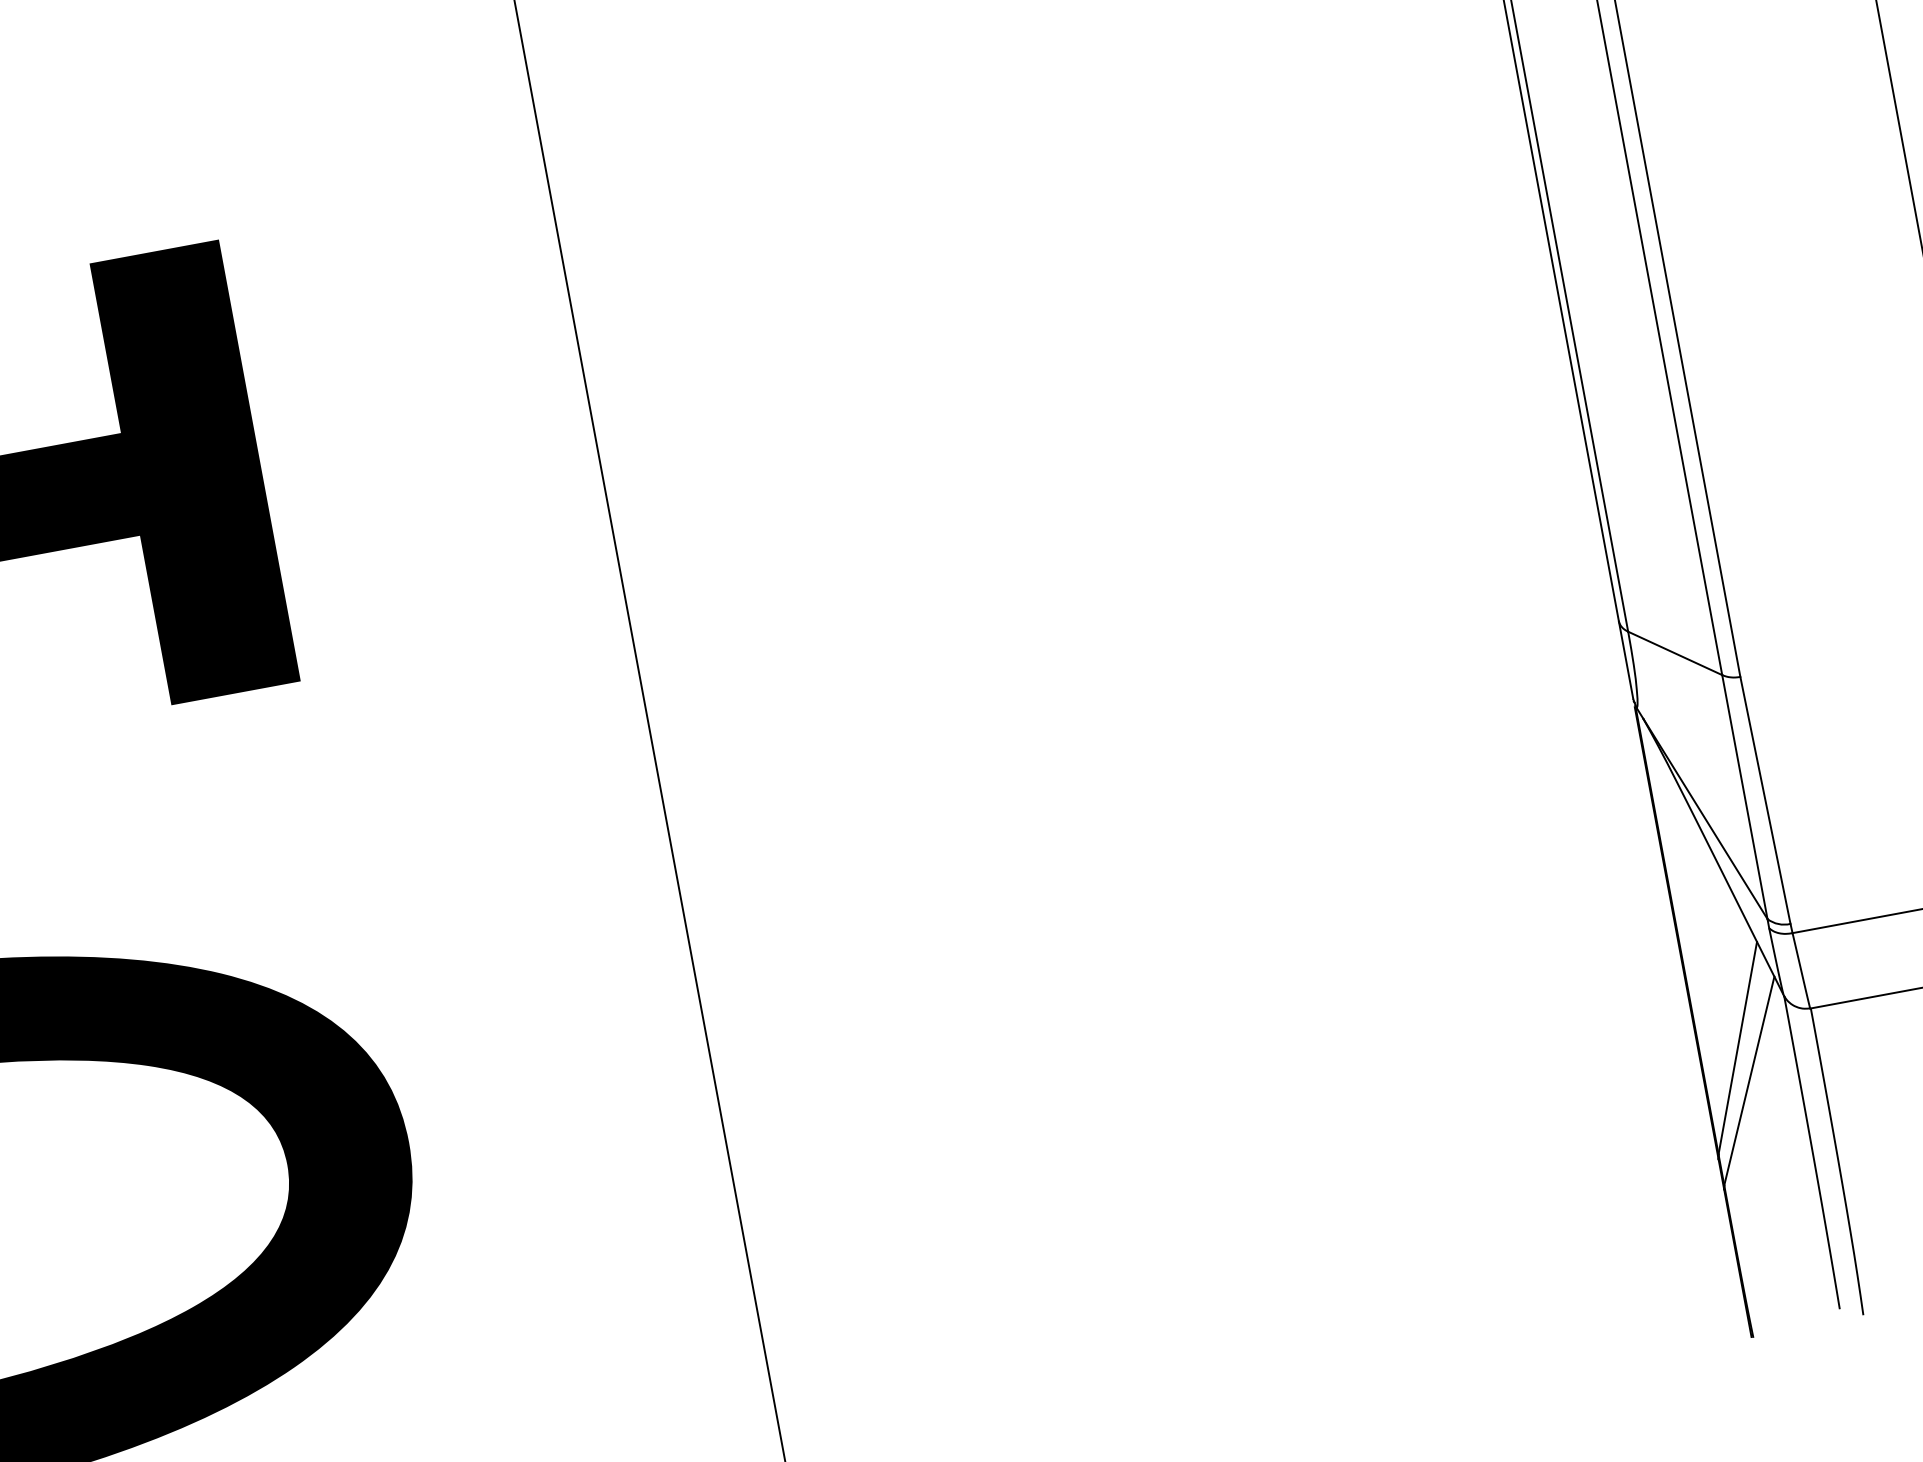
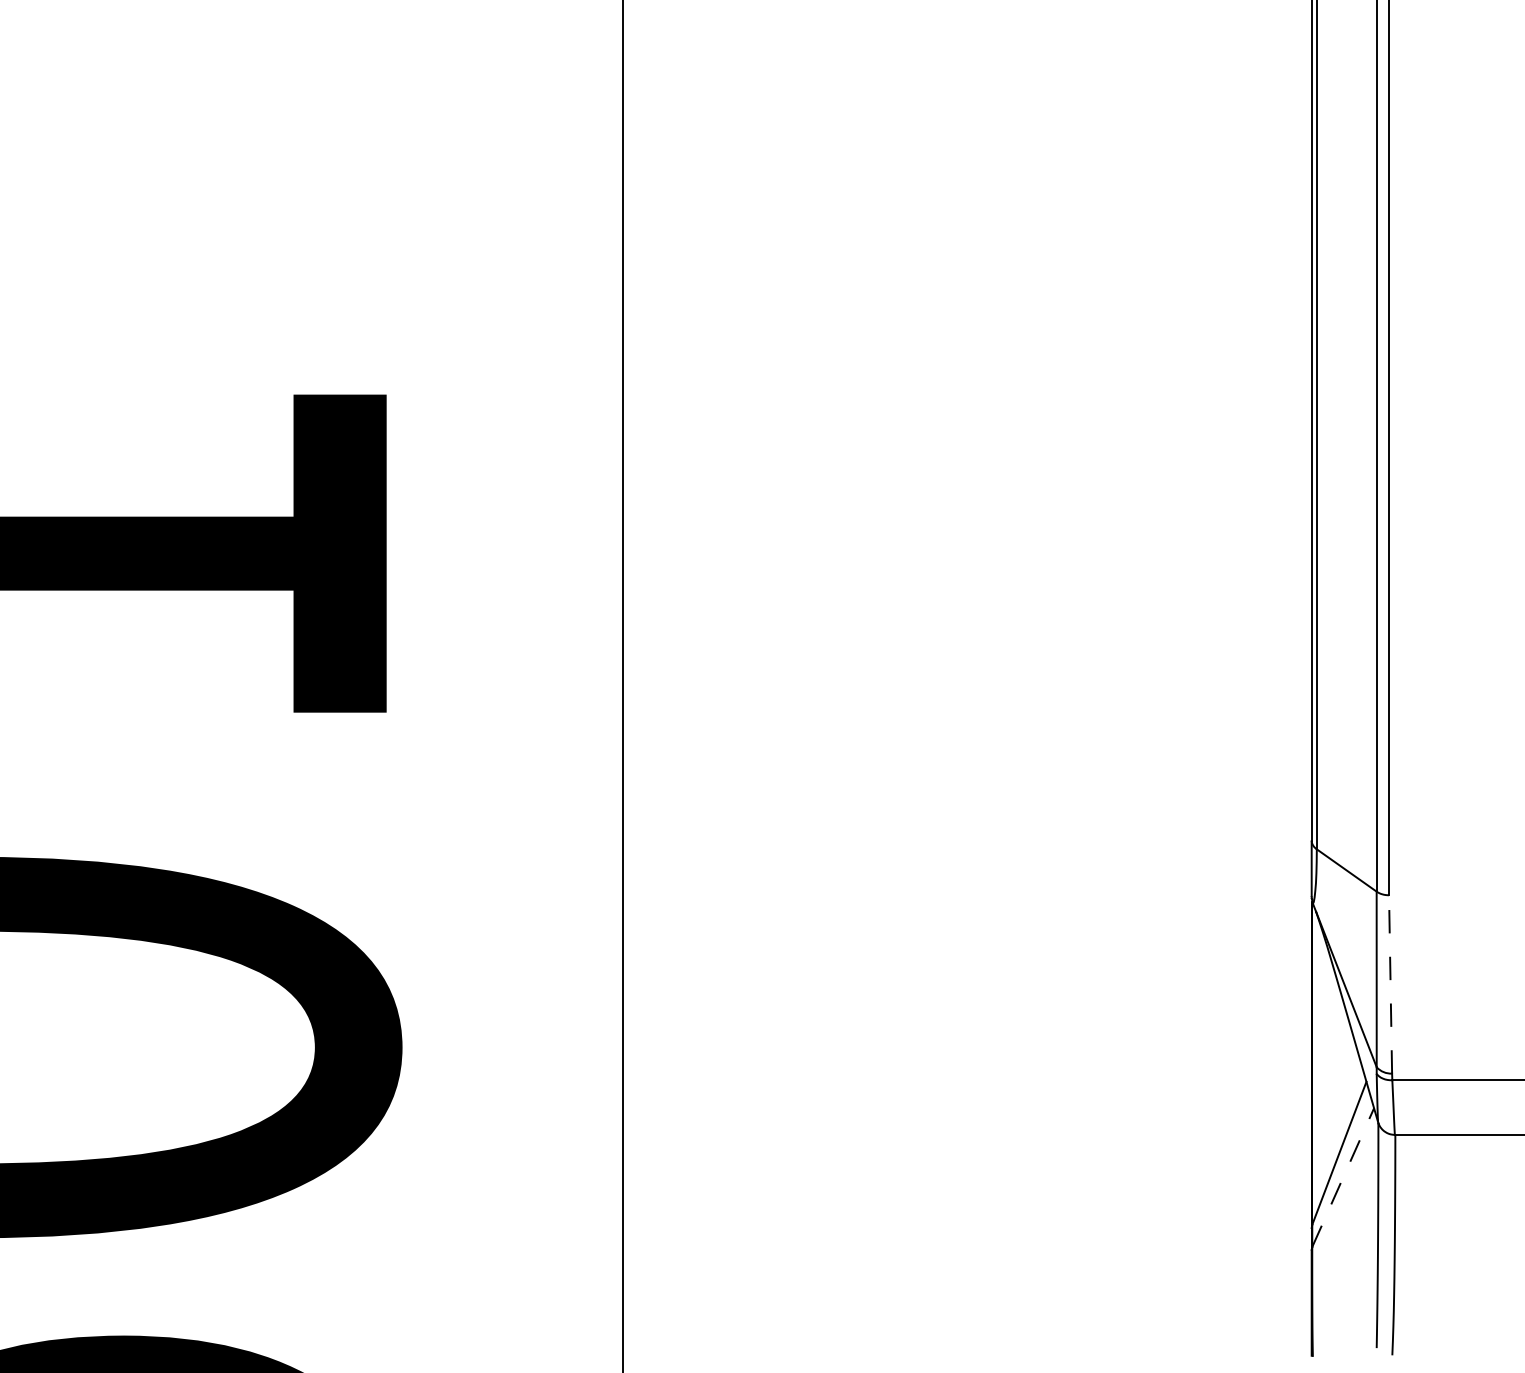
line: (1765, 799) -> (1390, 983), solid -> dashed
line: (1749, 1080) -> (1343, 1177), solid -> dashed

